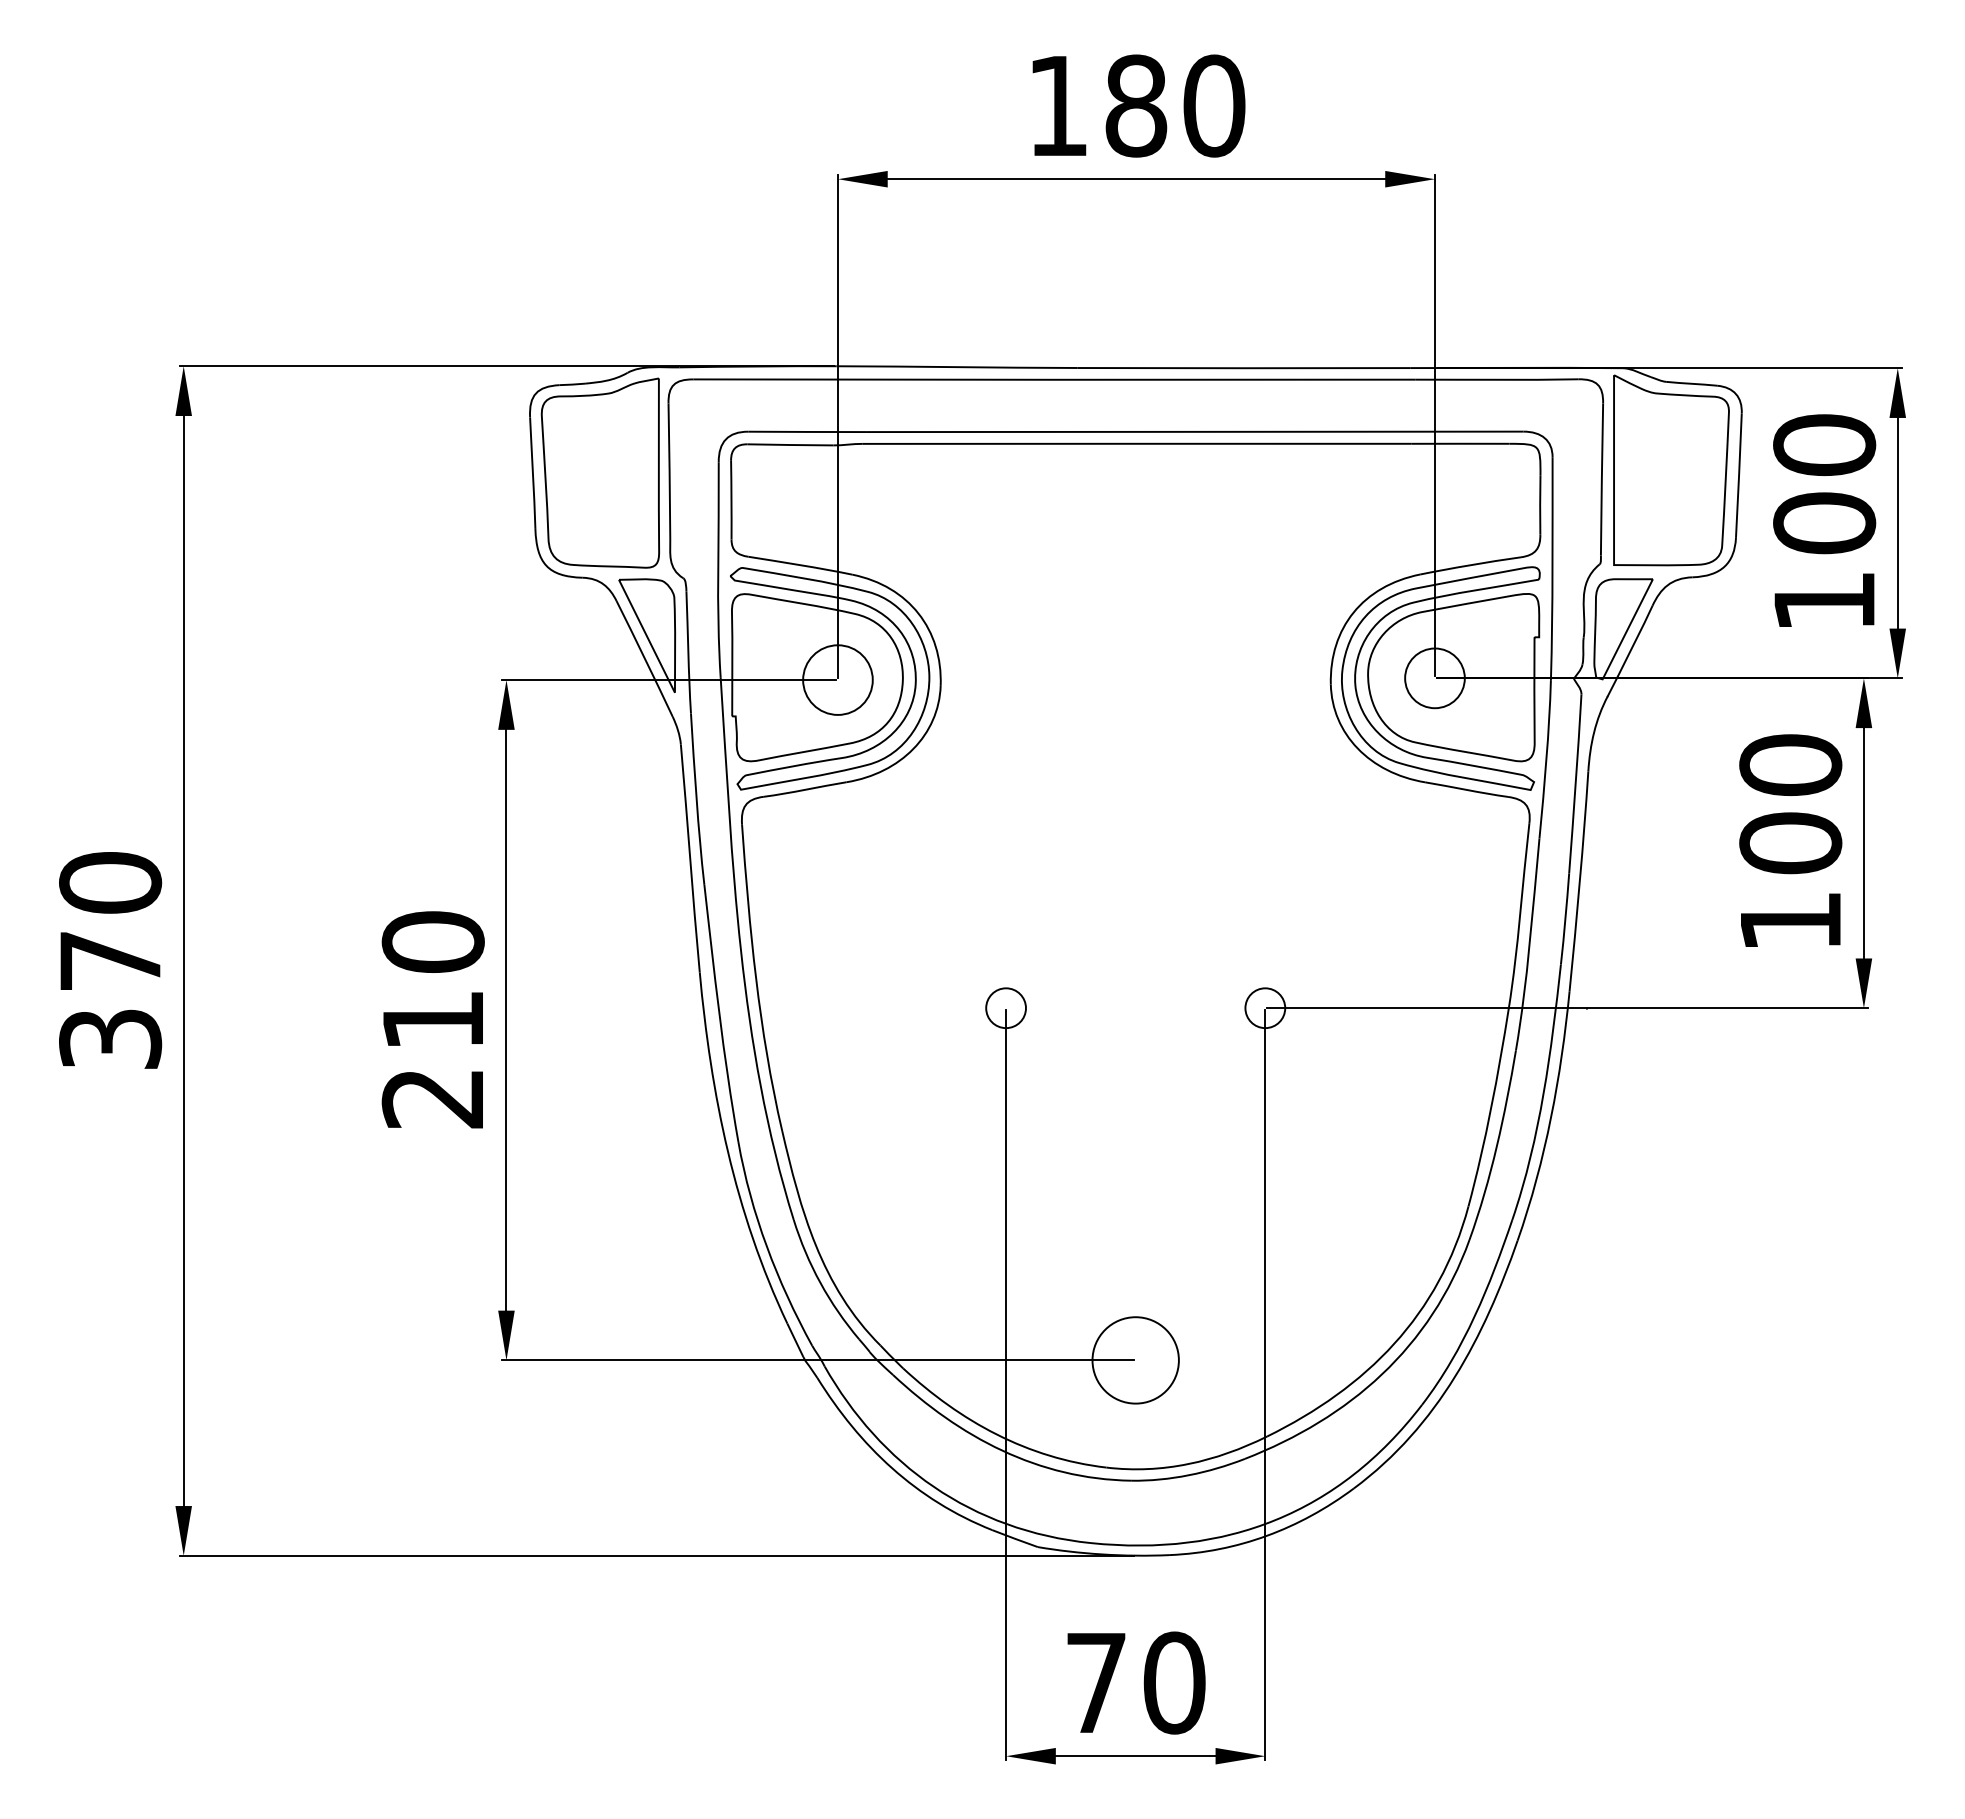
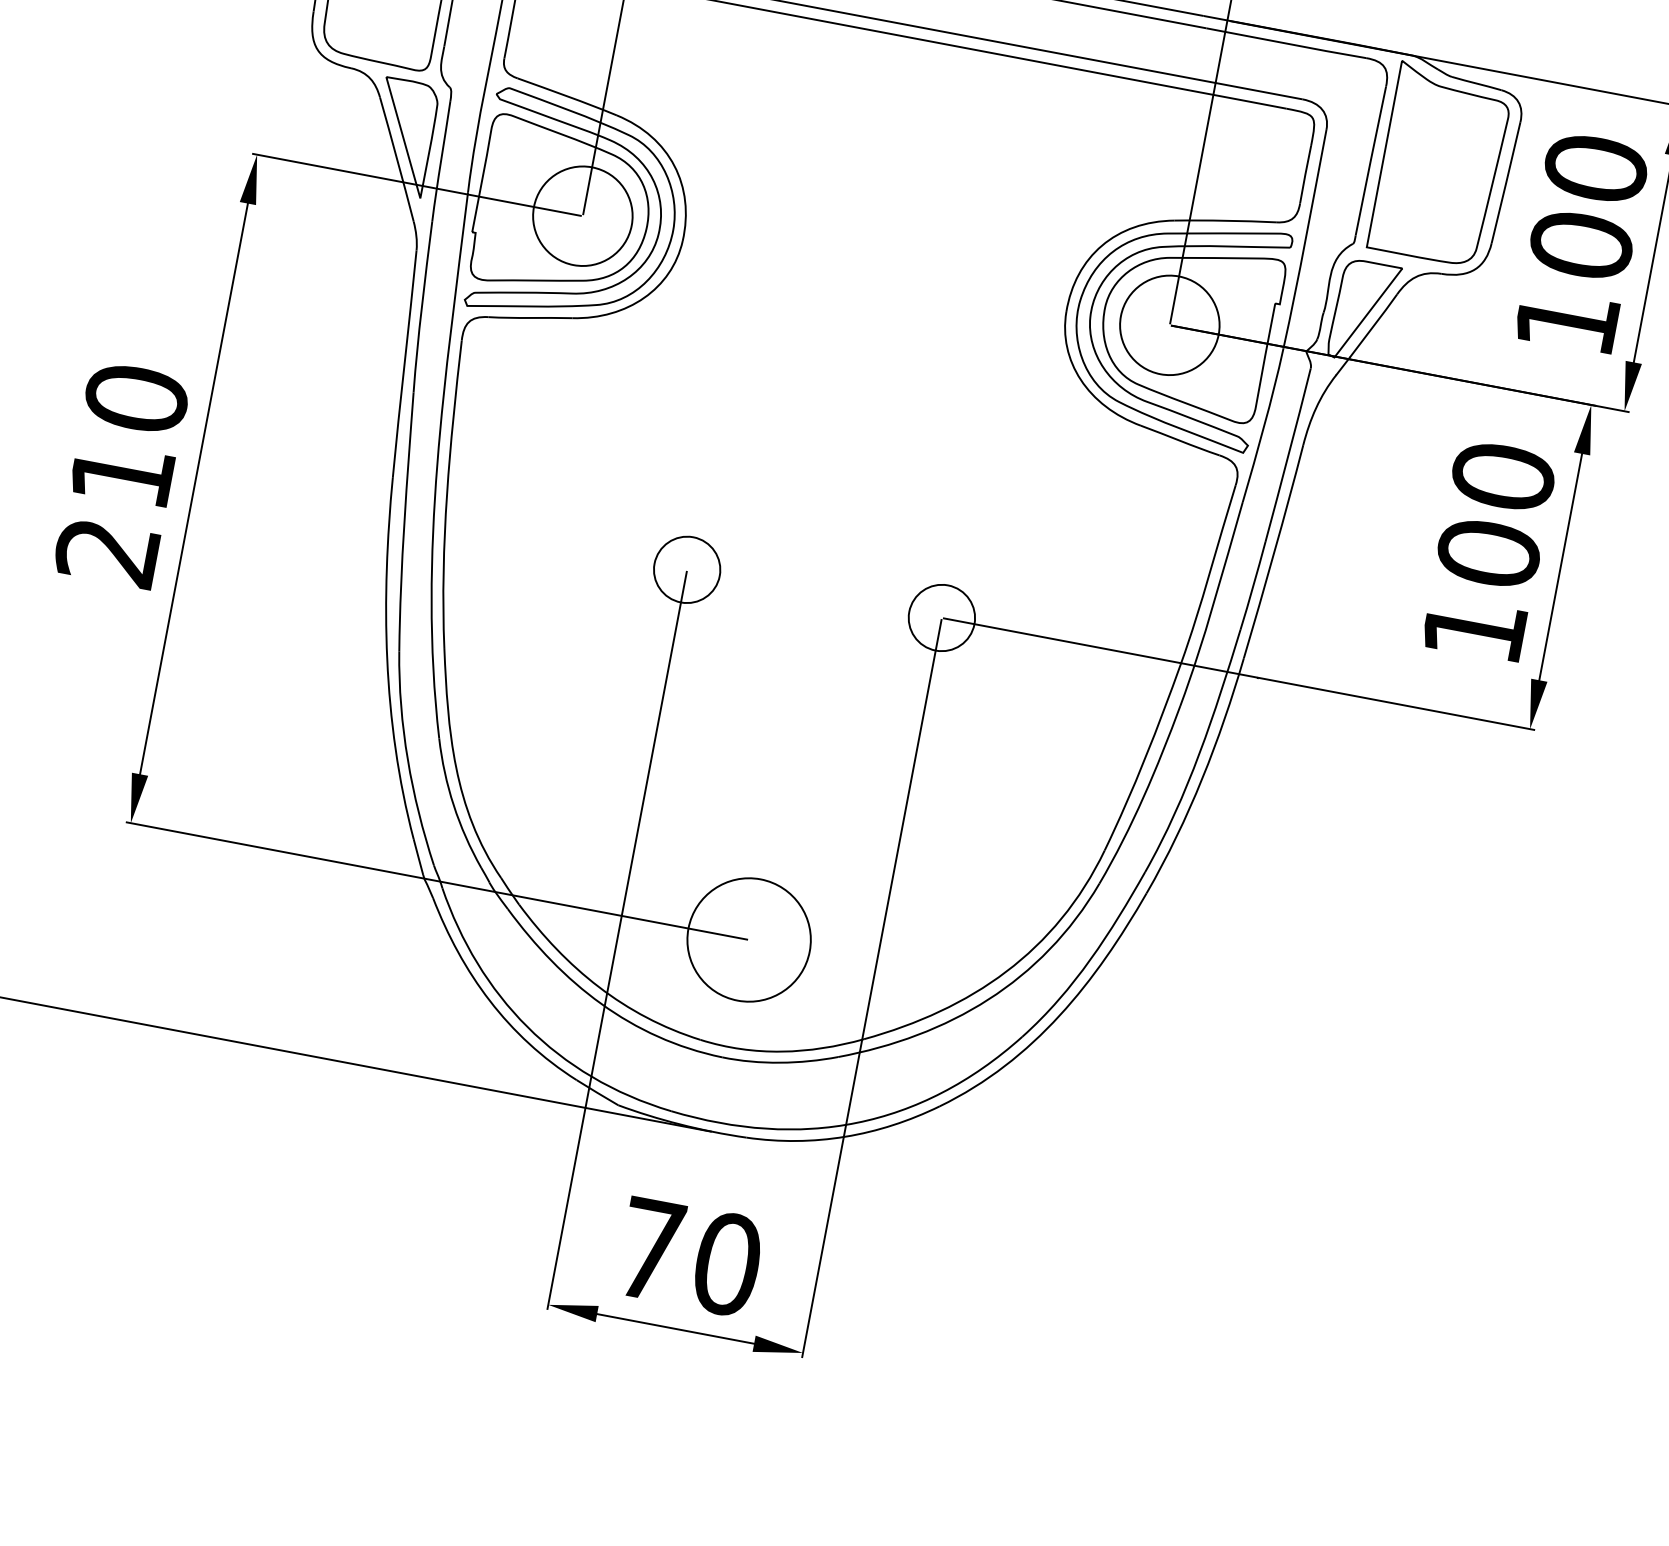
circle: (1434, 678) -> (1169, 325), size x1.67
circle: (837, 679) -> (582, 215), size x1.43
circle: (1005, 1008) -> (686, 570), size x1.67
circle: (1265, 1008) -> (942, 618), size x1.67
circle: (1135, 1360) -> (748, 940), size x1.43

